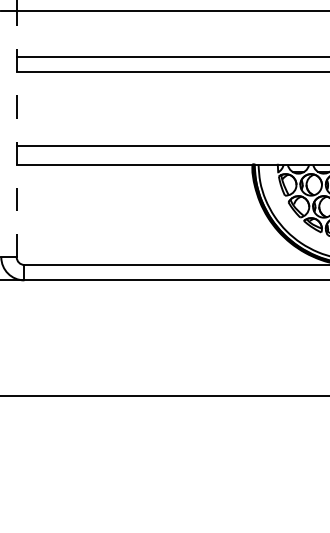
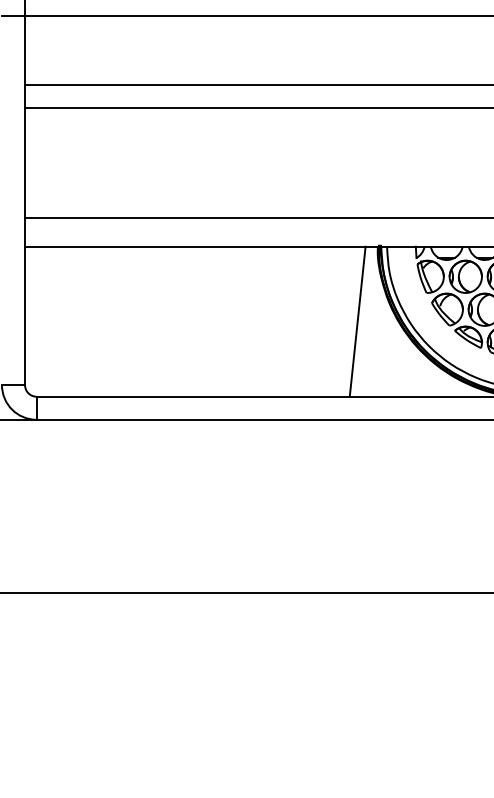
line: (16, 133) -> (24, 199), dashed -> solid
line: (238, 214) -> (357, 321), added

